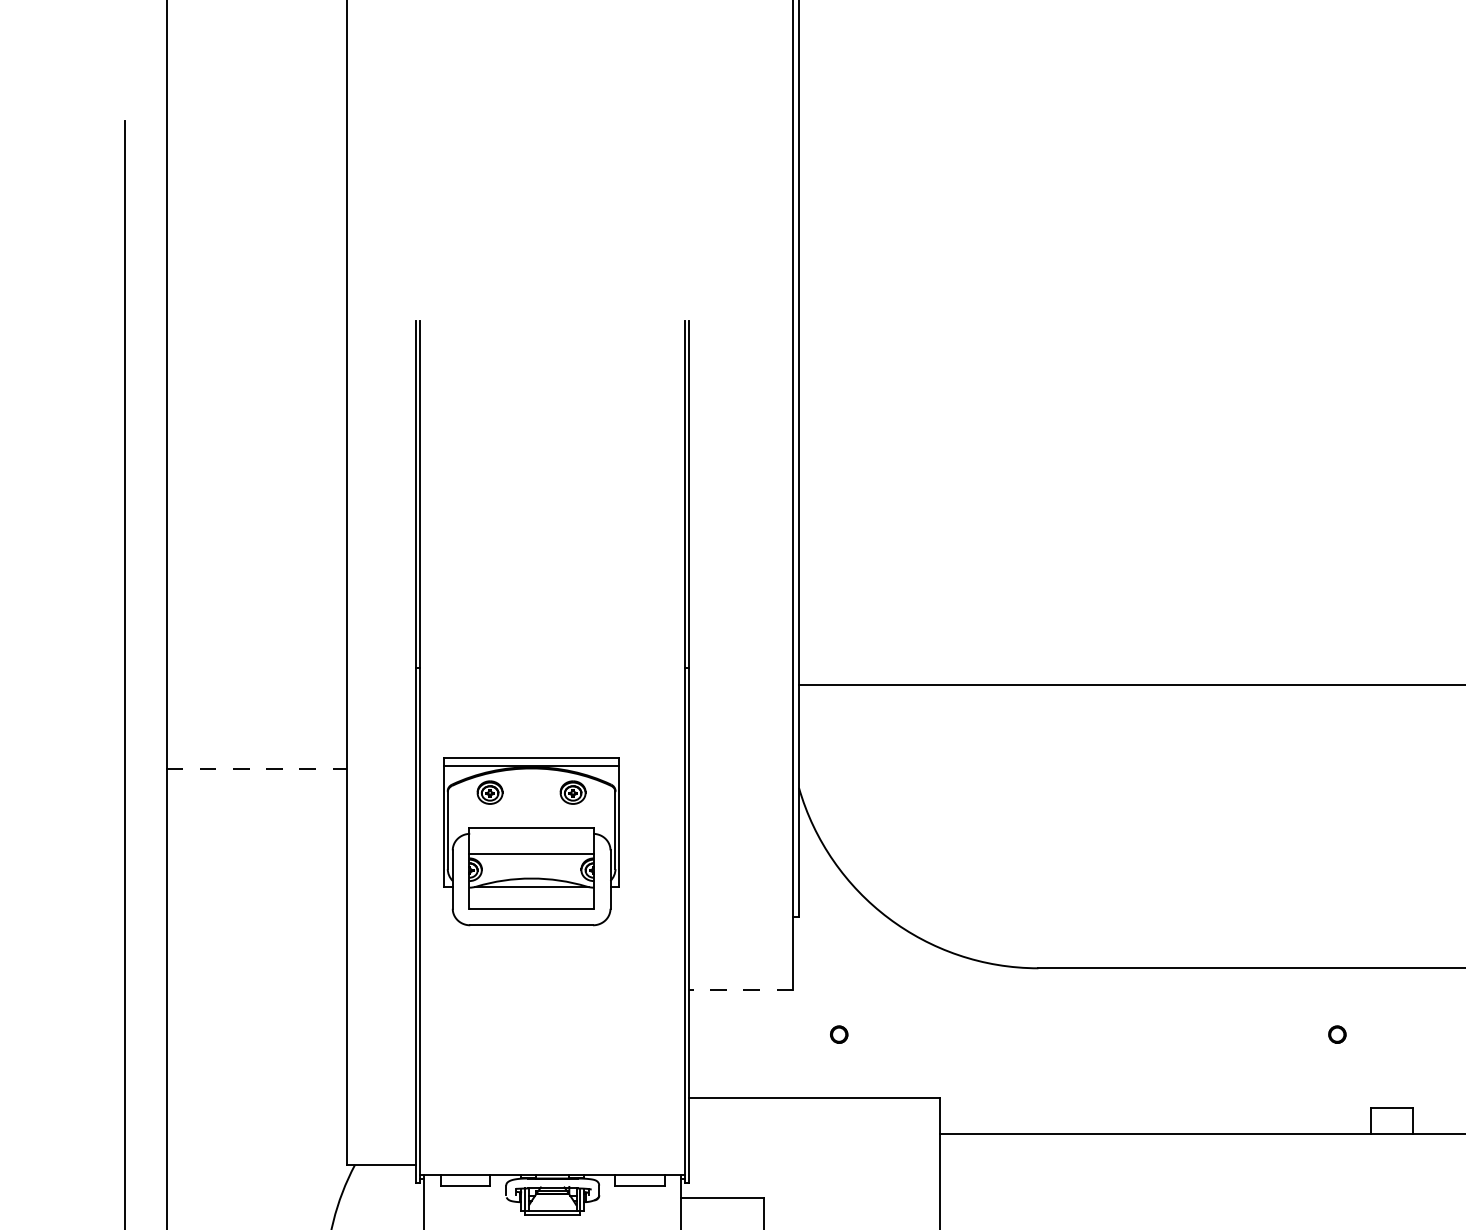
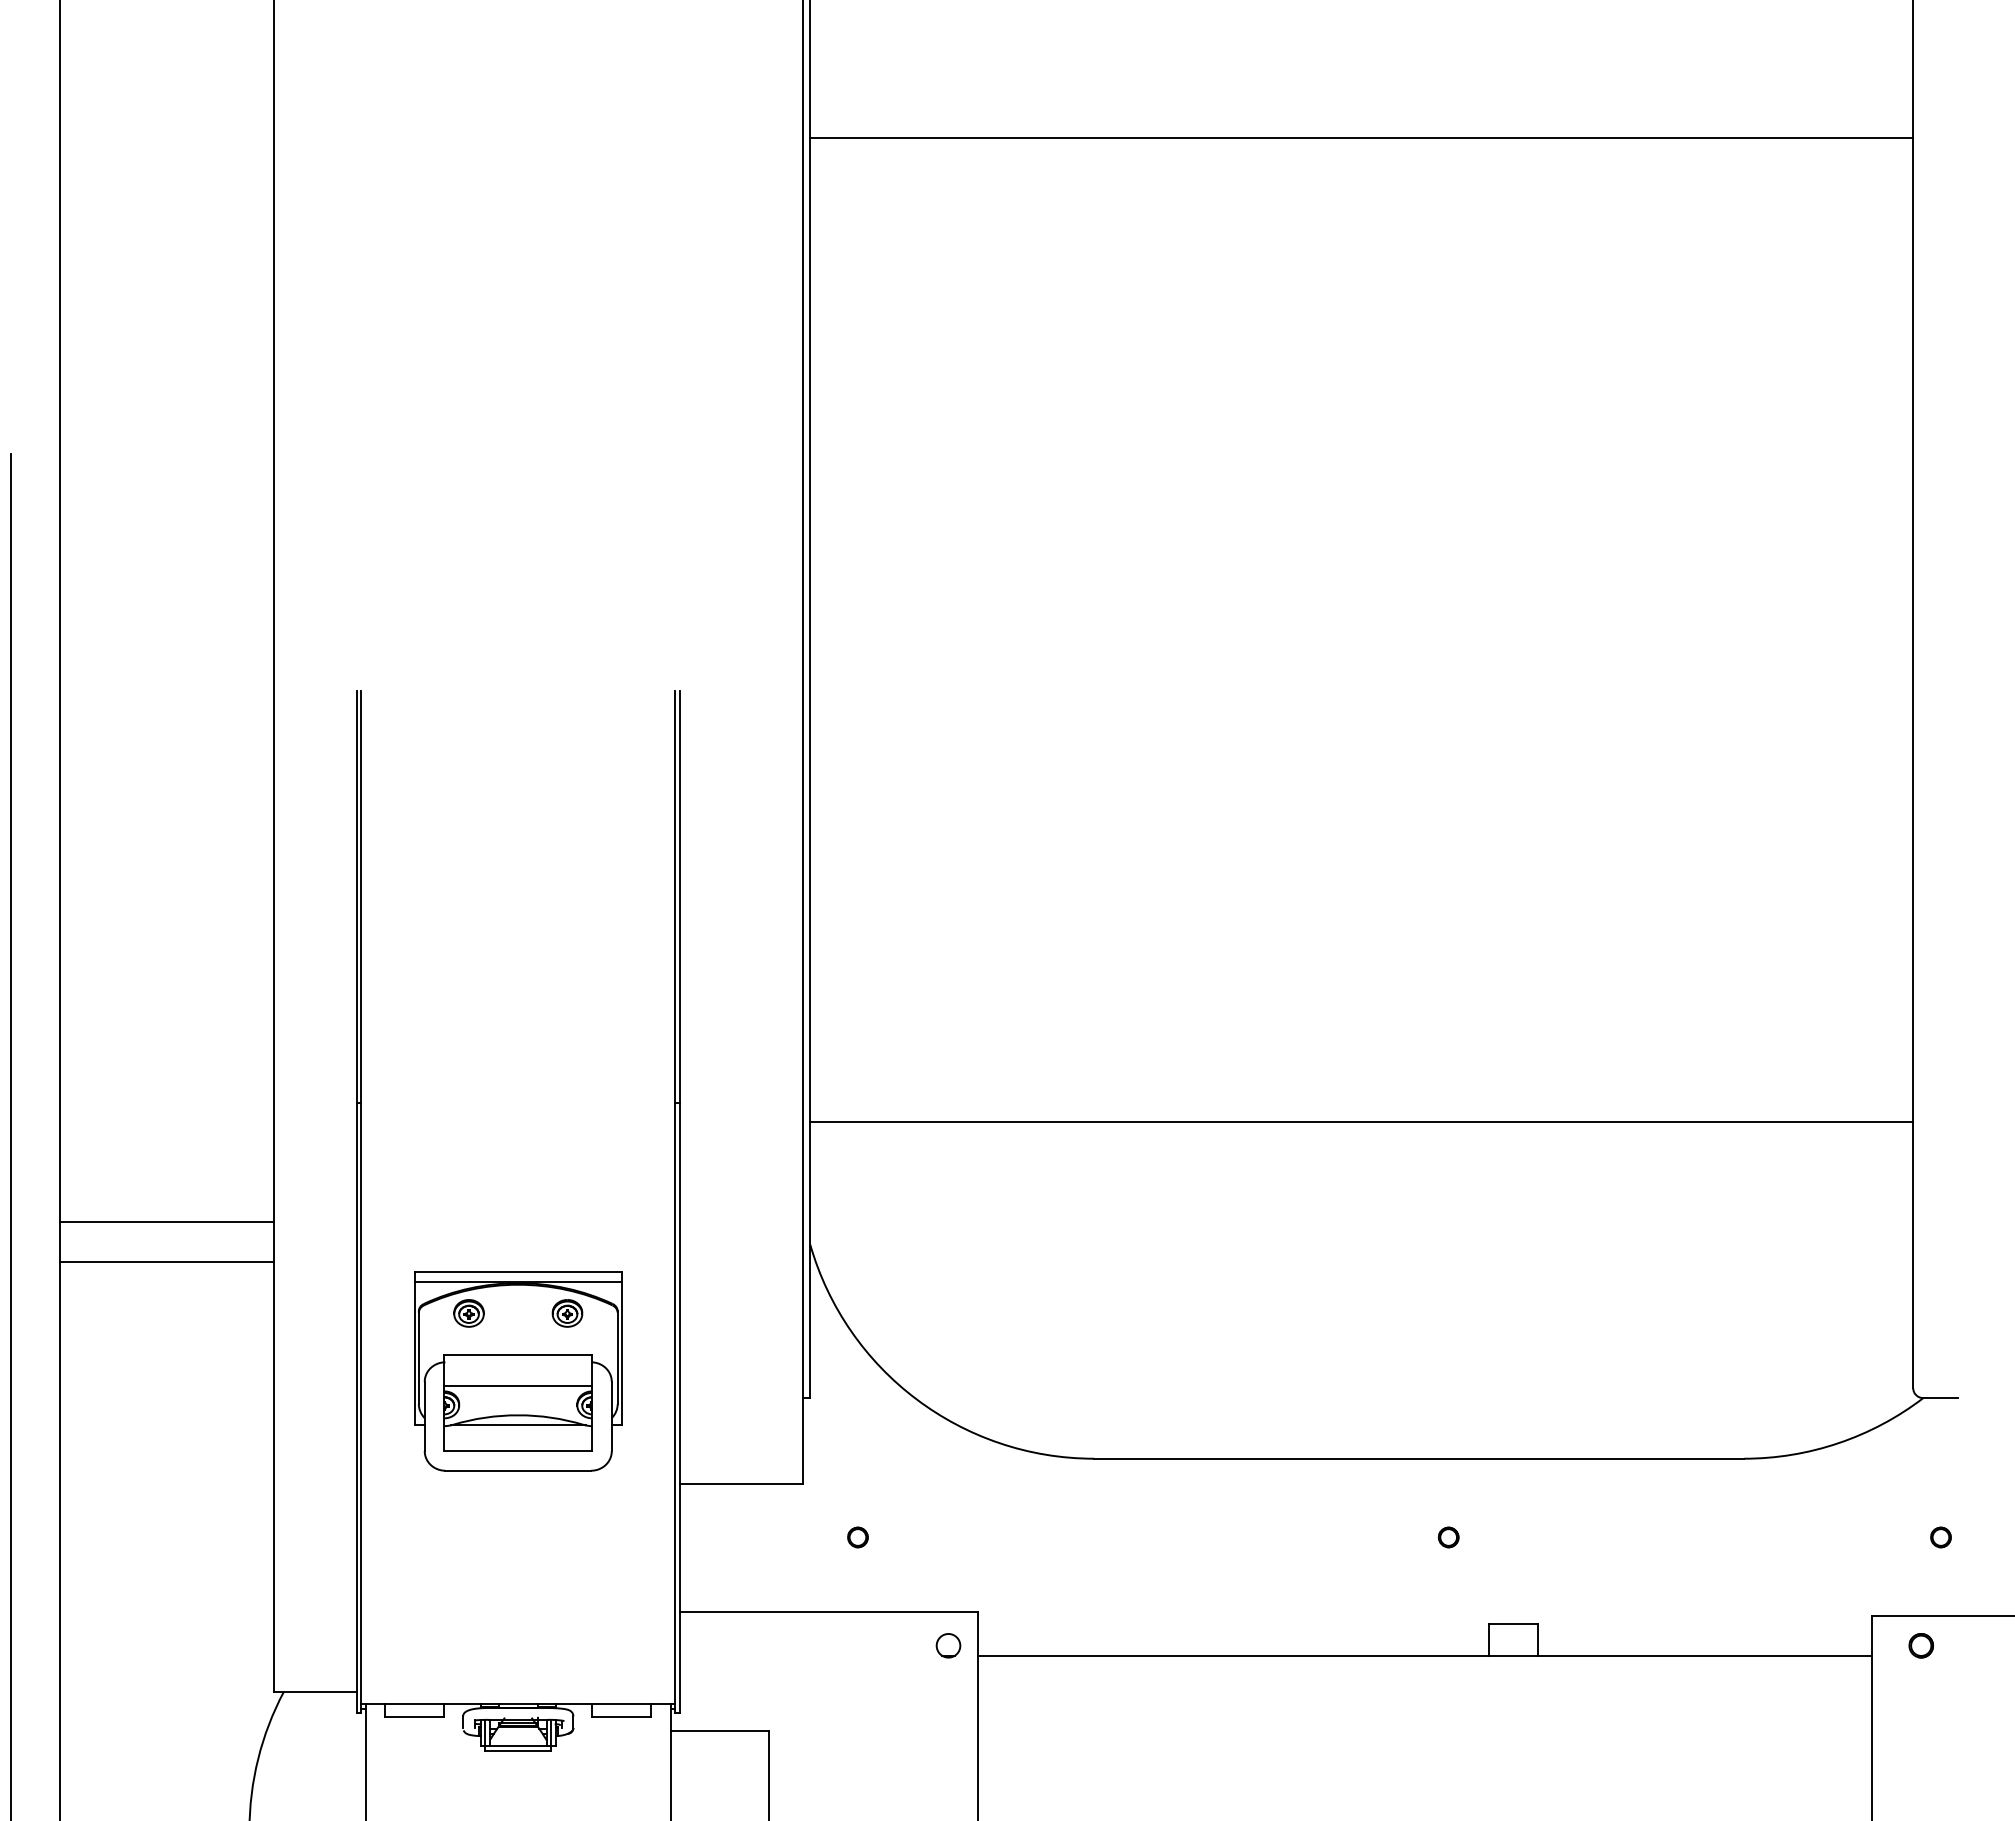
line: (256, 769) -> (167, 1222), dashed -> solid
line: (256, 801) -> (167, 1261), added
part: (531, 841) -> (518, 1371), moved
line: (740, 990) -> (741, 1484), dashed -> solid
part: (915, 1125) -> (948, 1645), added

